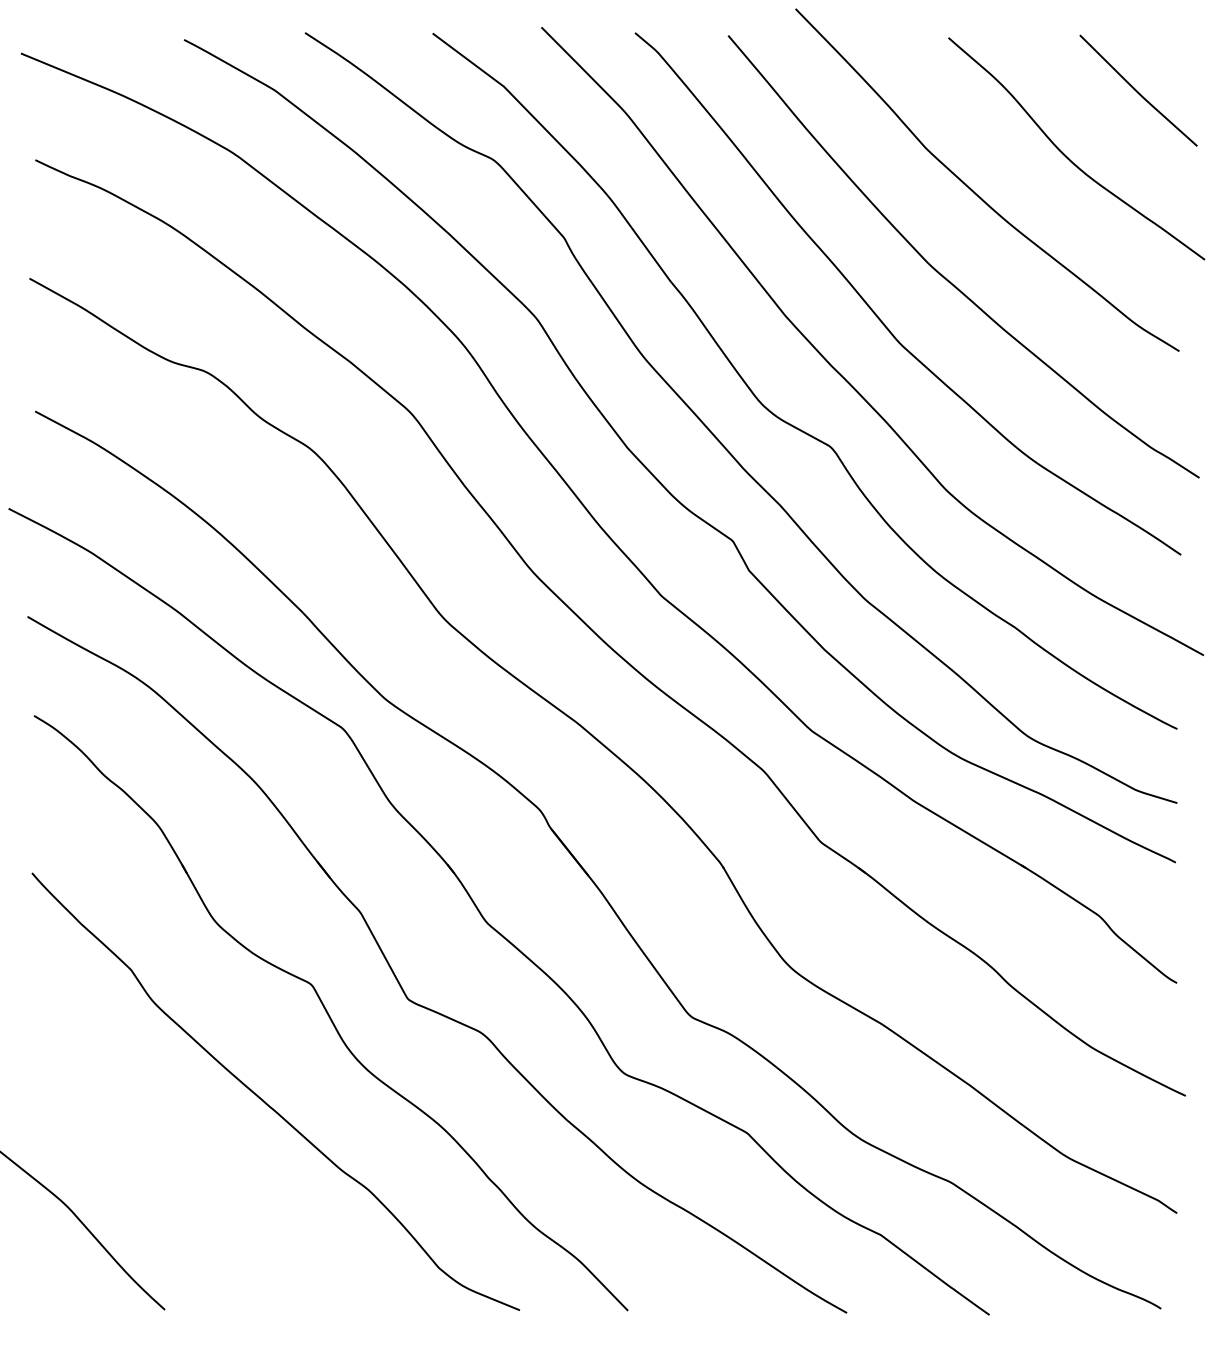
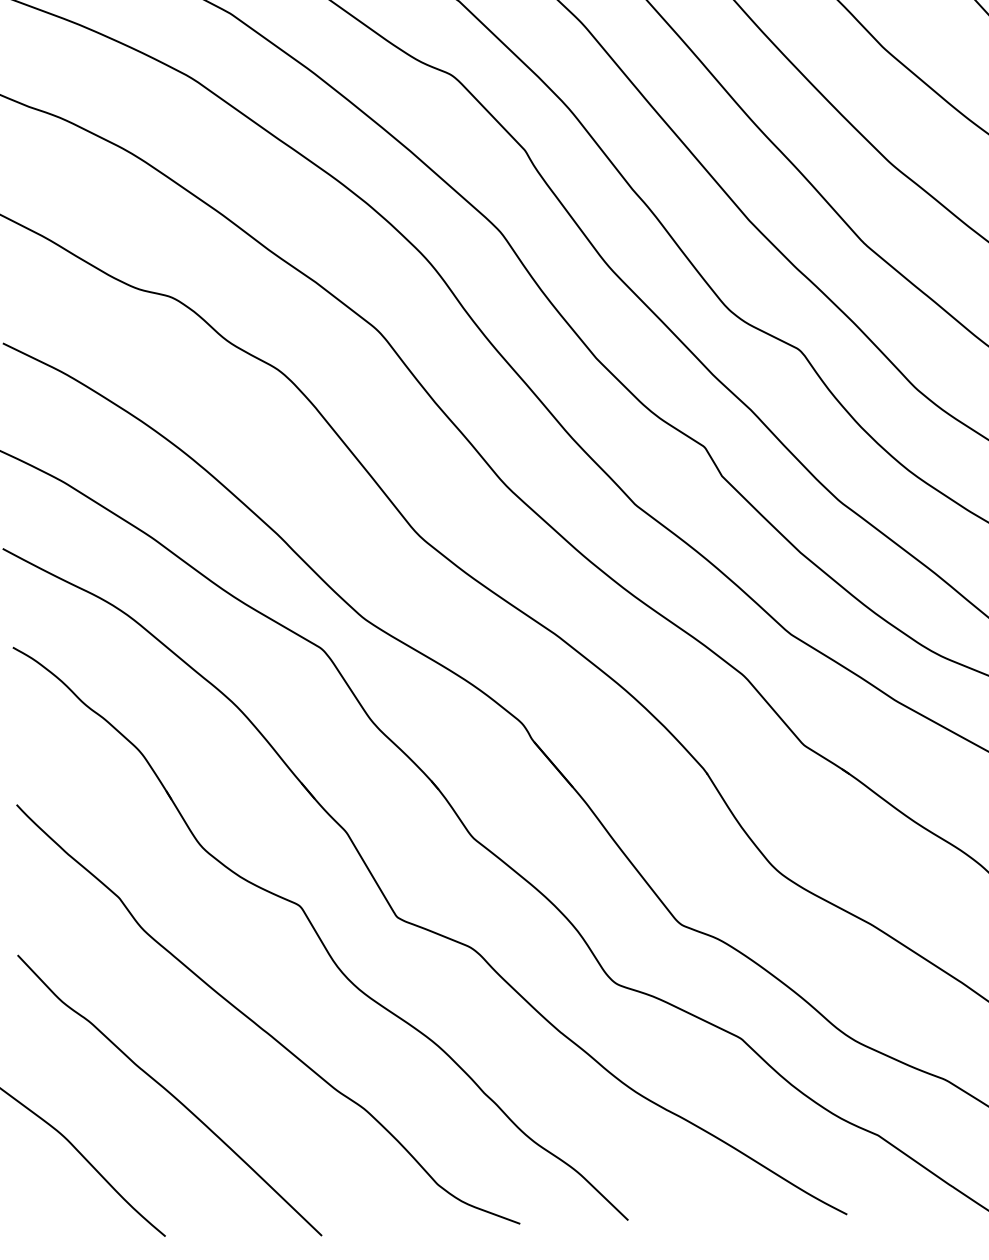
curve: (175, 1168) -> (170, 1094), added

